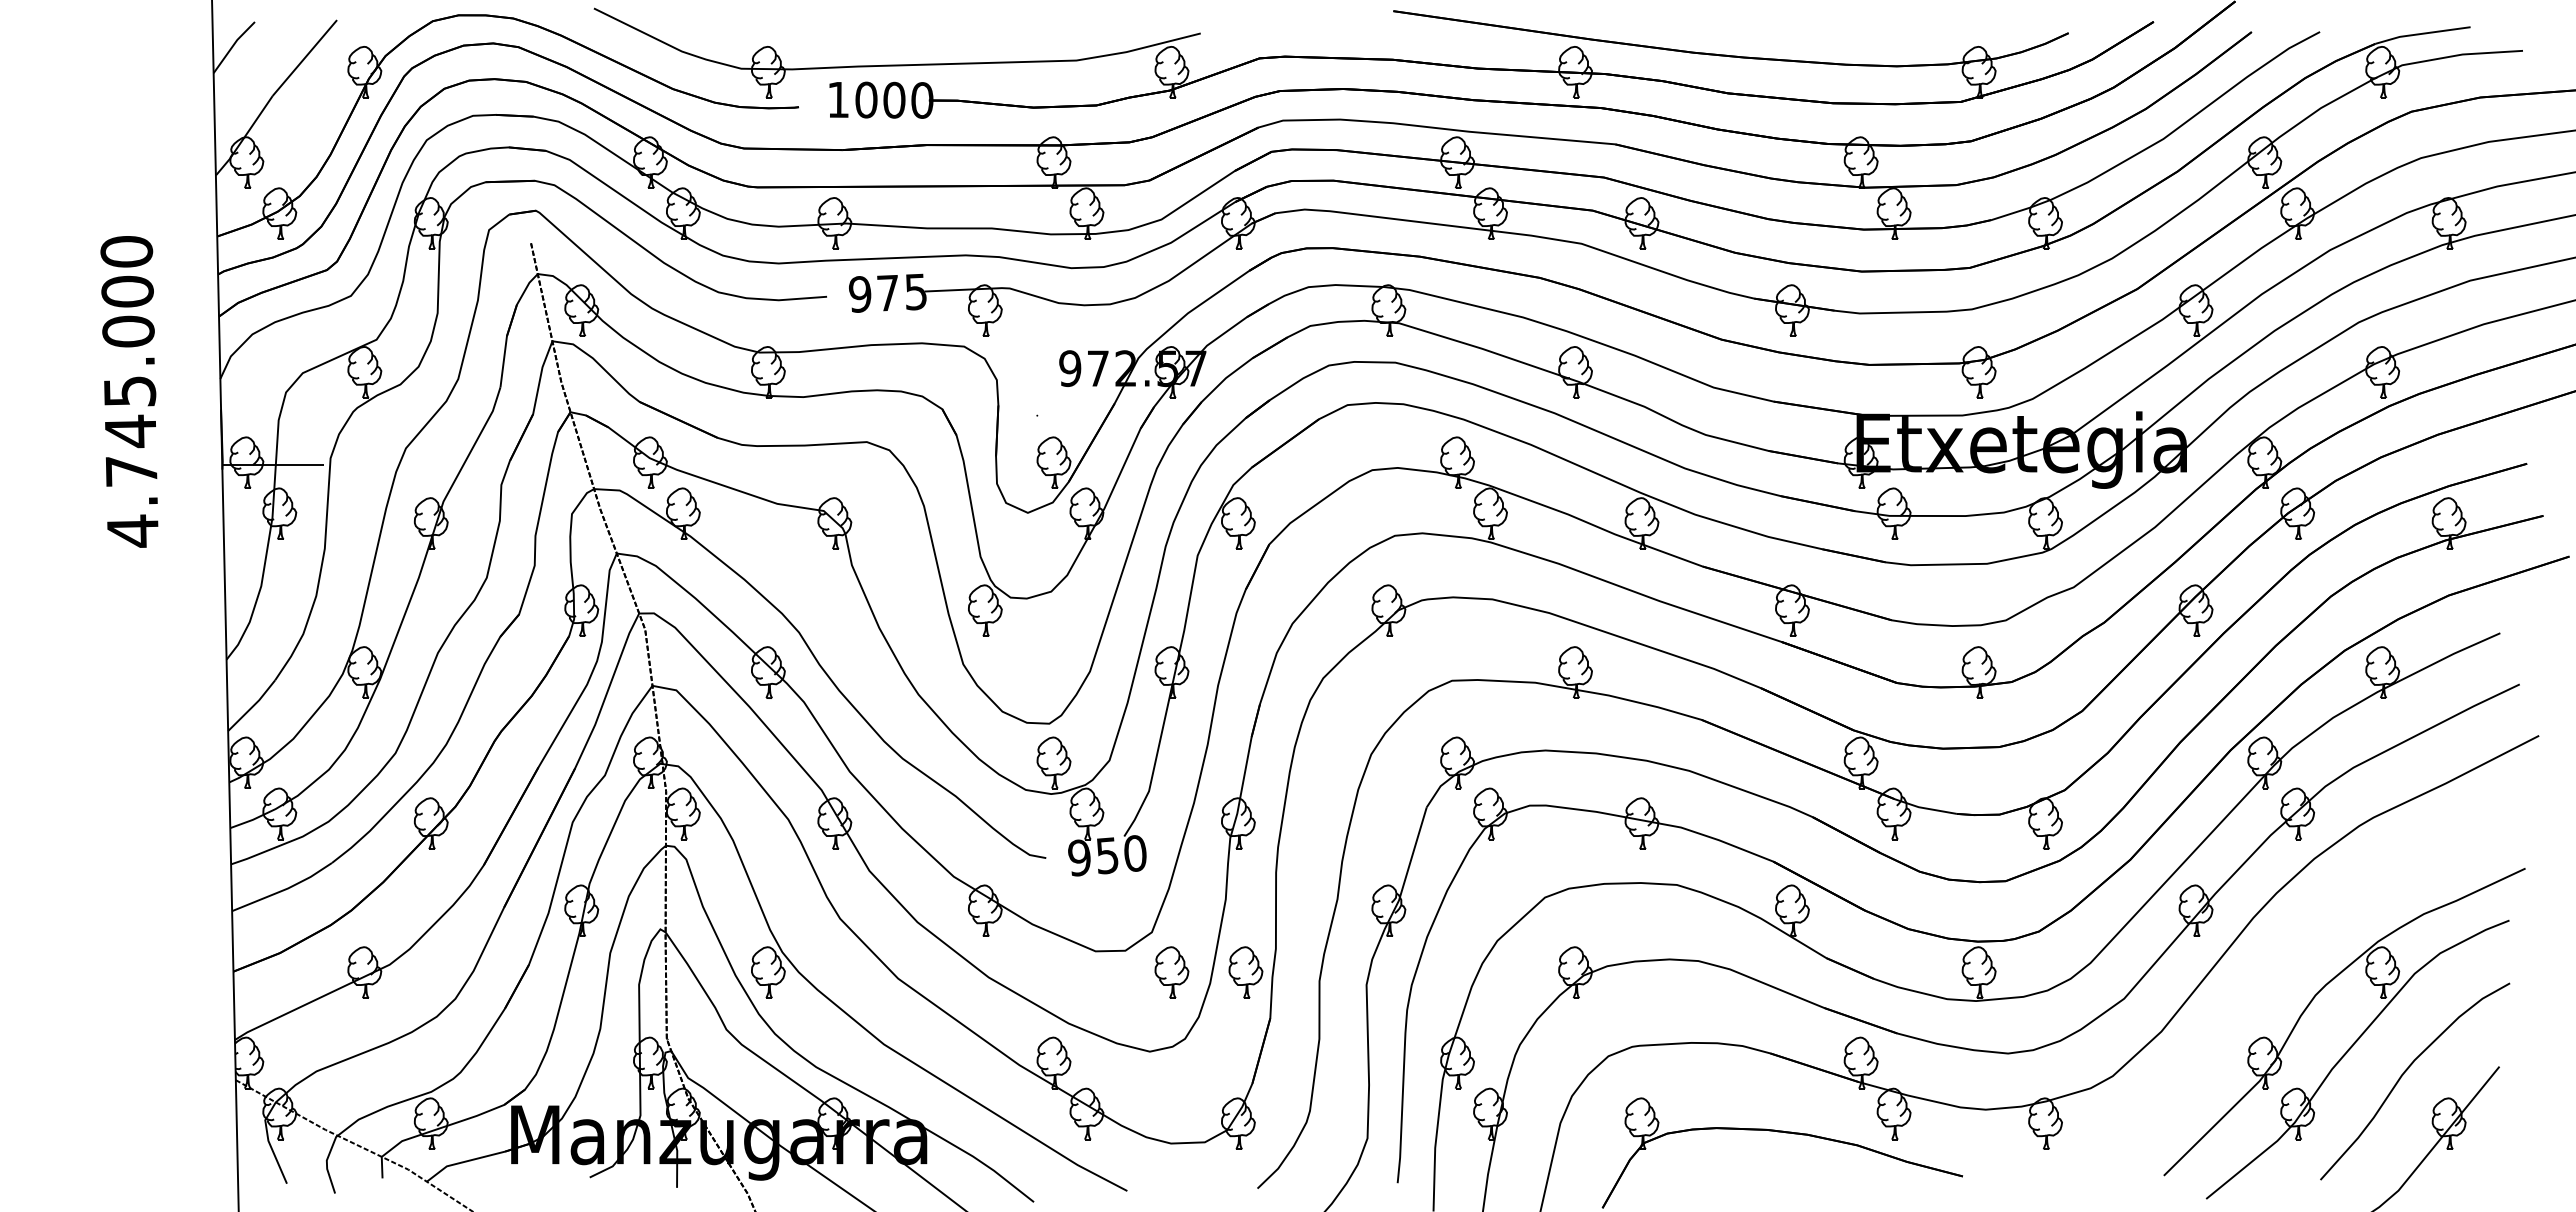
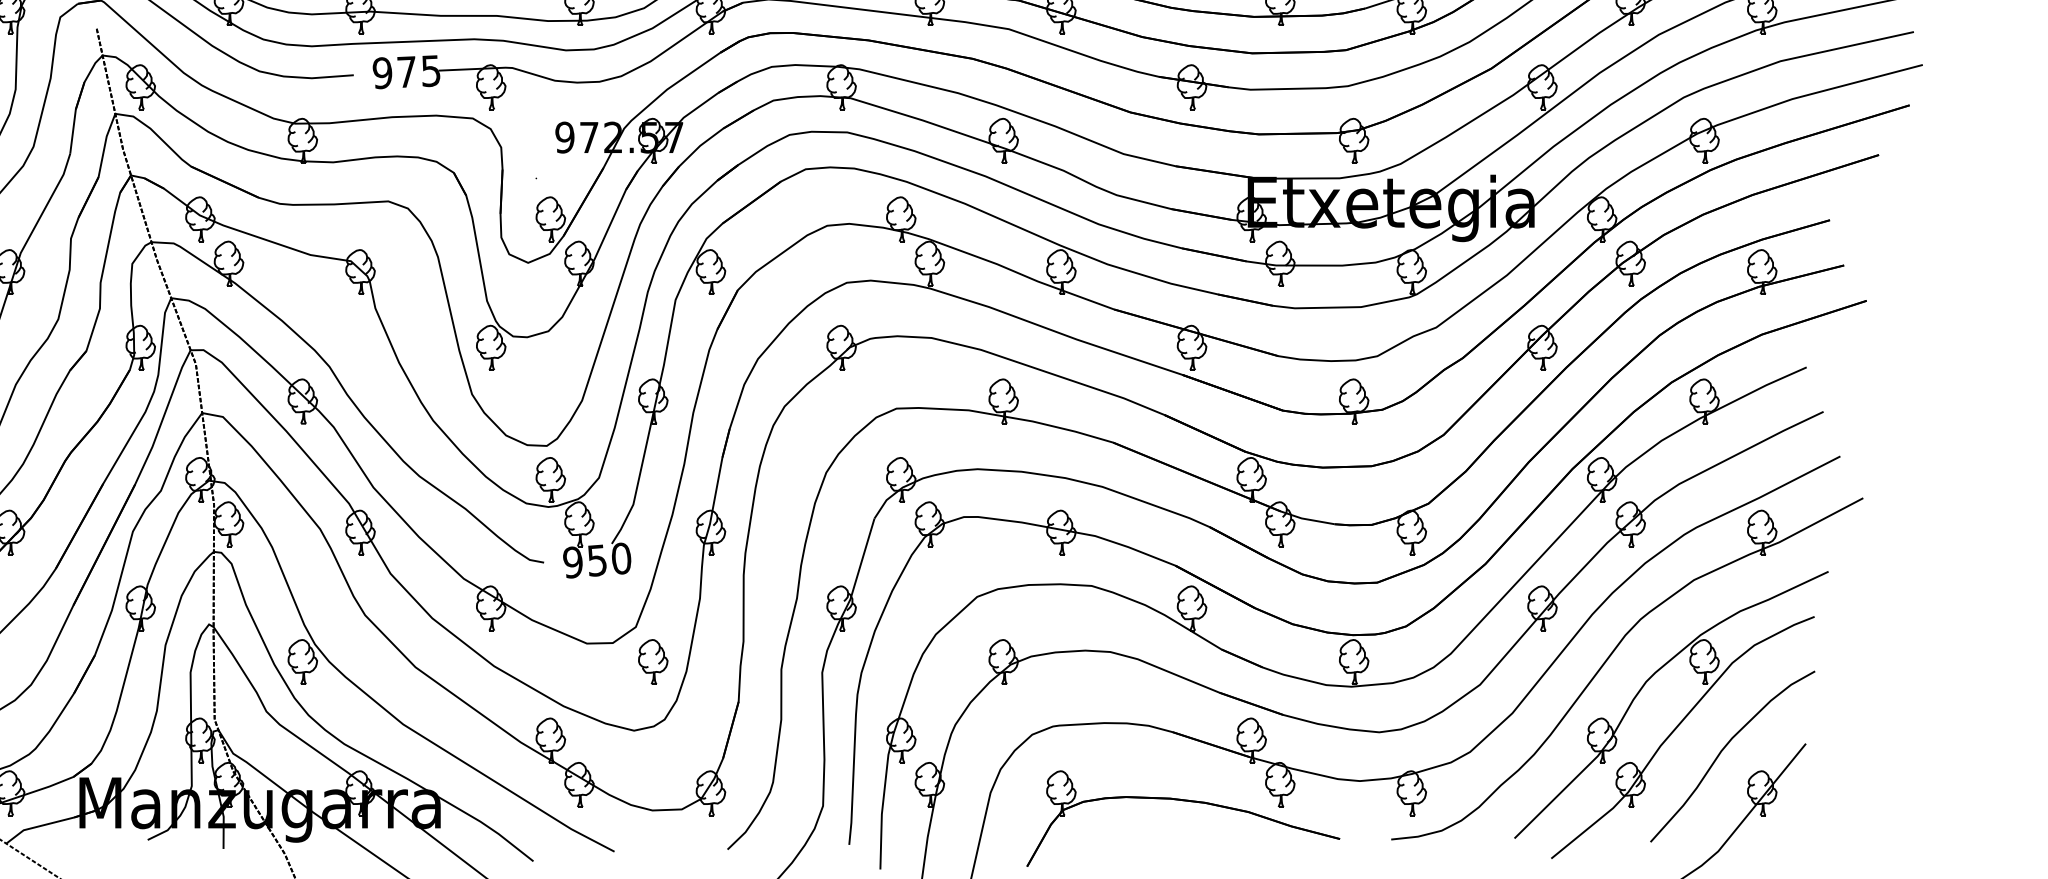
part: (2274, 966) -> (1610, 656), added
part: (1245, 972) -> (717, 661), removed

